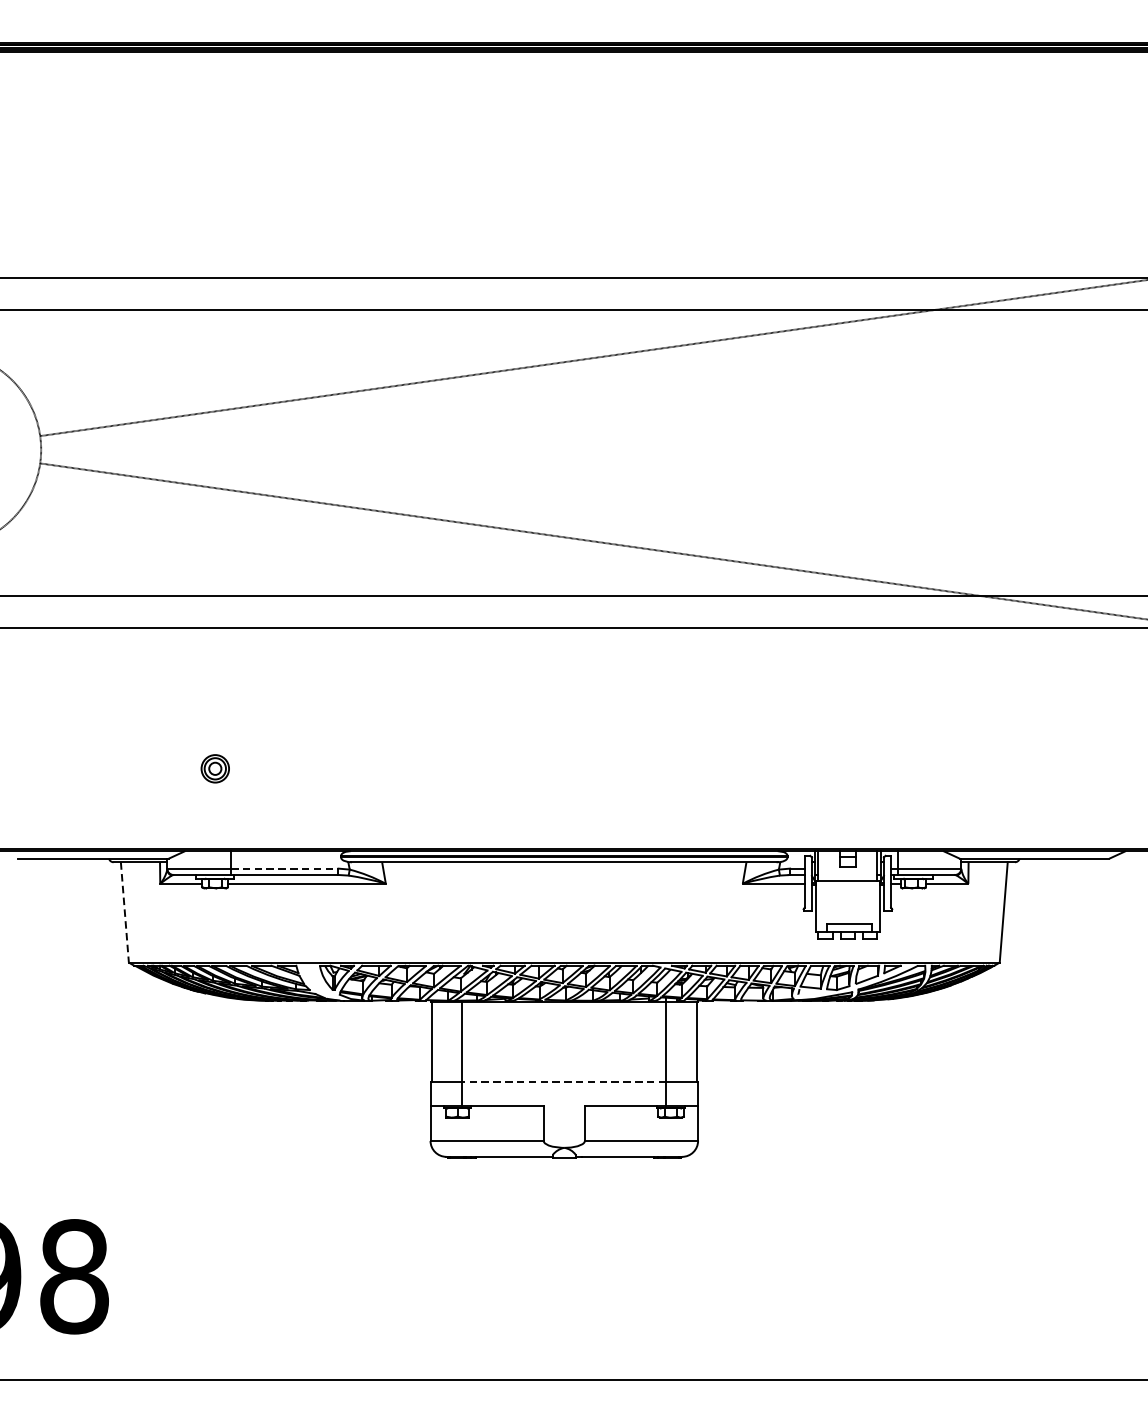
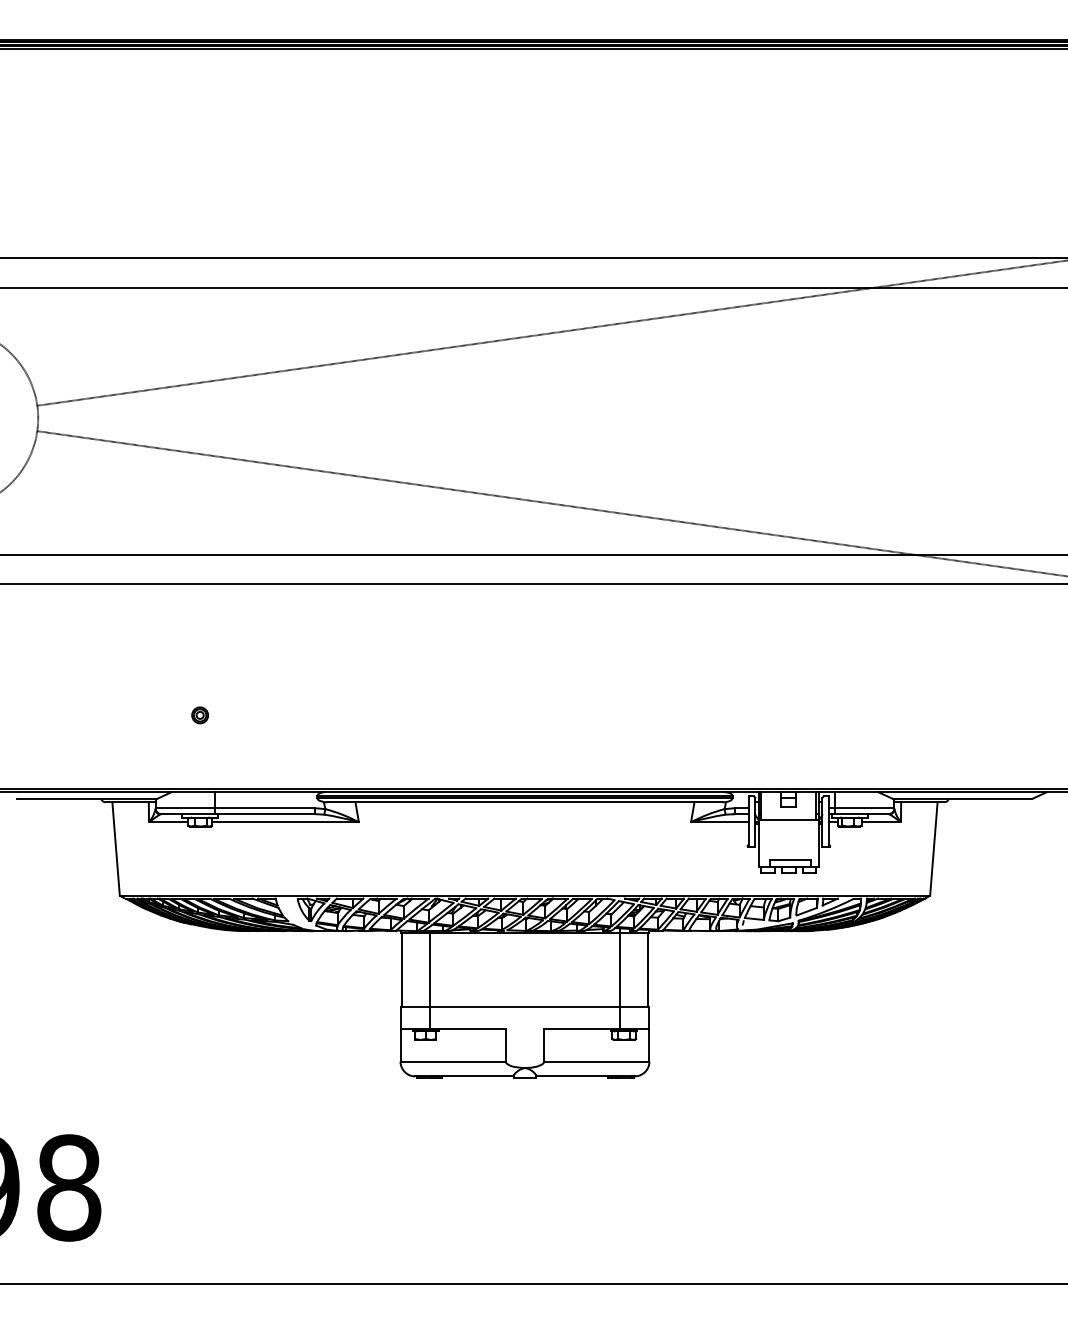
part: (214, 768) -> (199, 715), size x0.62
line: (285, 868) -> (265, 808), dashed -> solid
line: (125, 911) -> (116, 848), dashed -> solid
line: (563, 1081) -> (524, 1006), dashed -> solid

